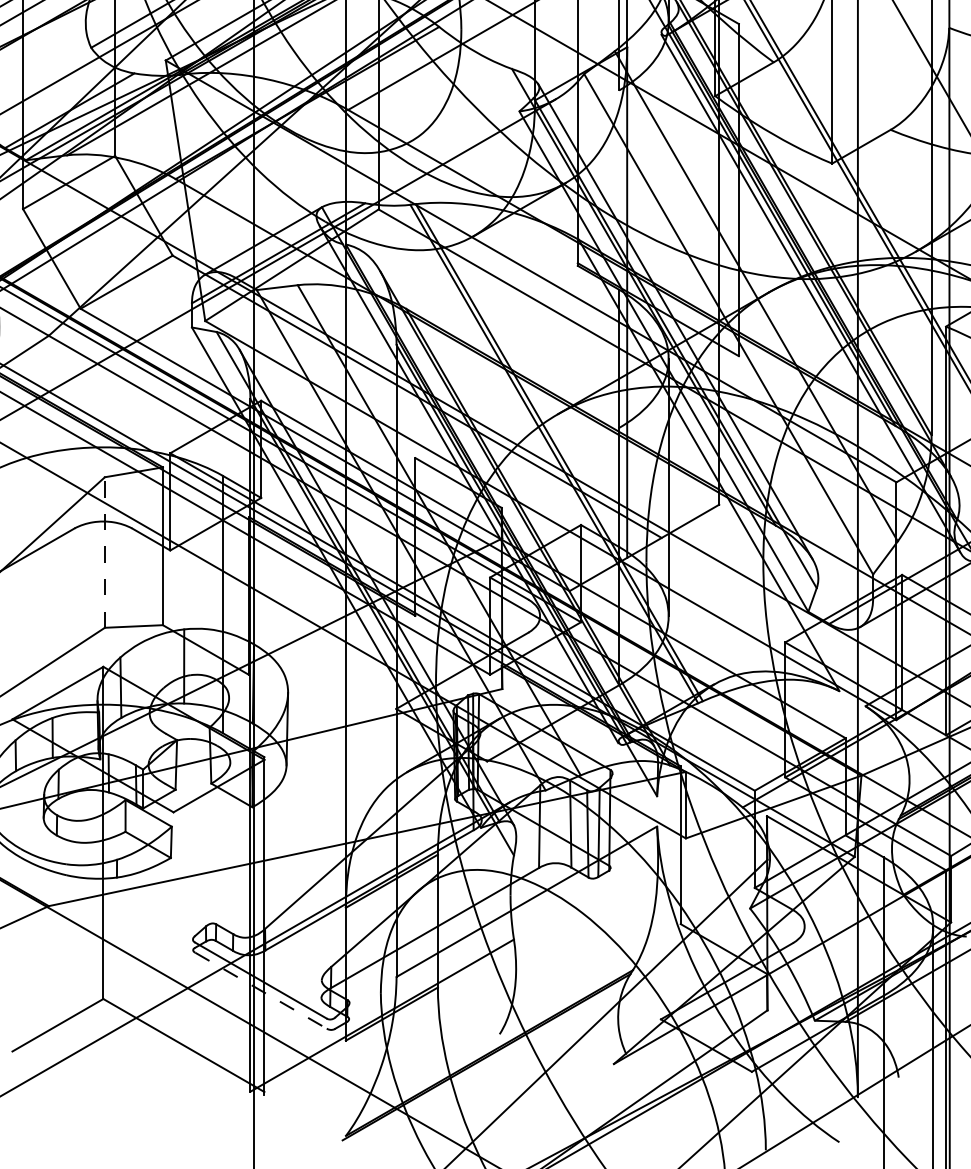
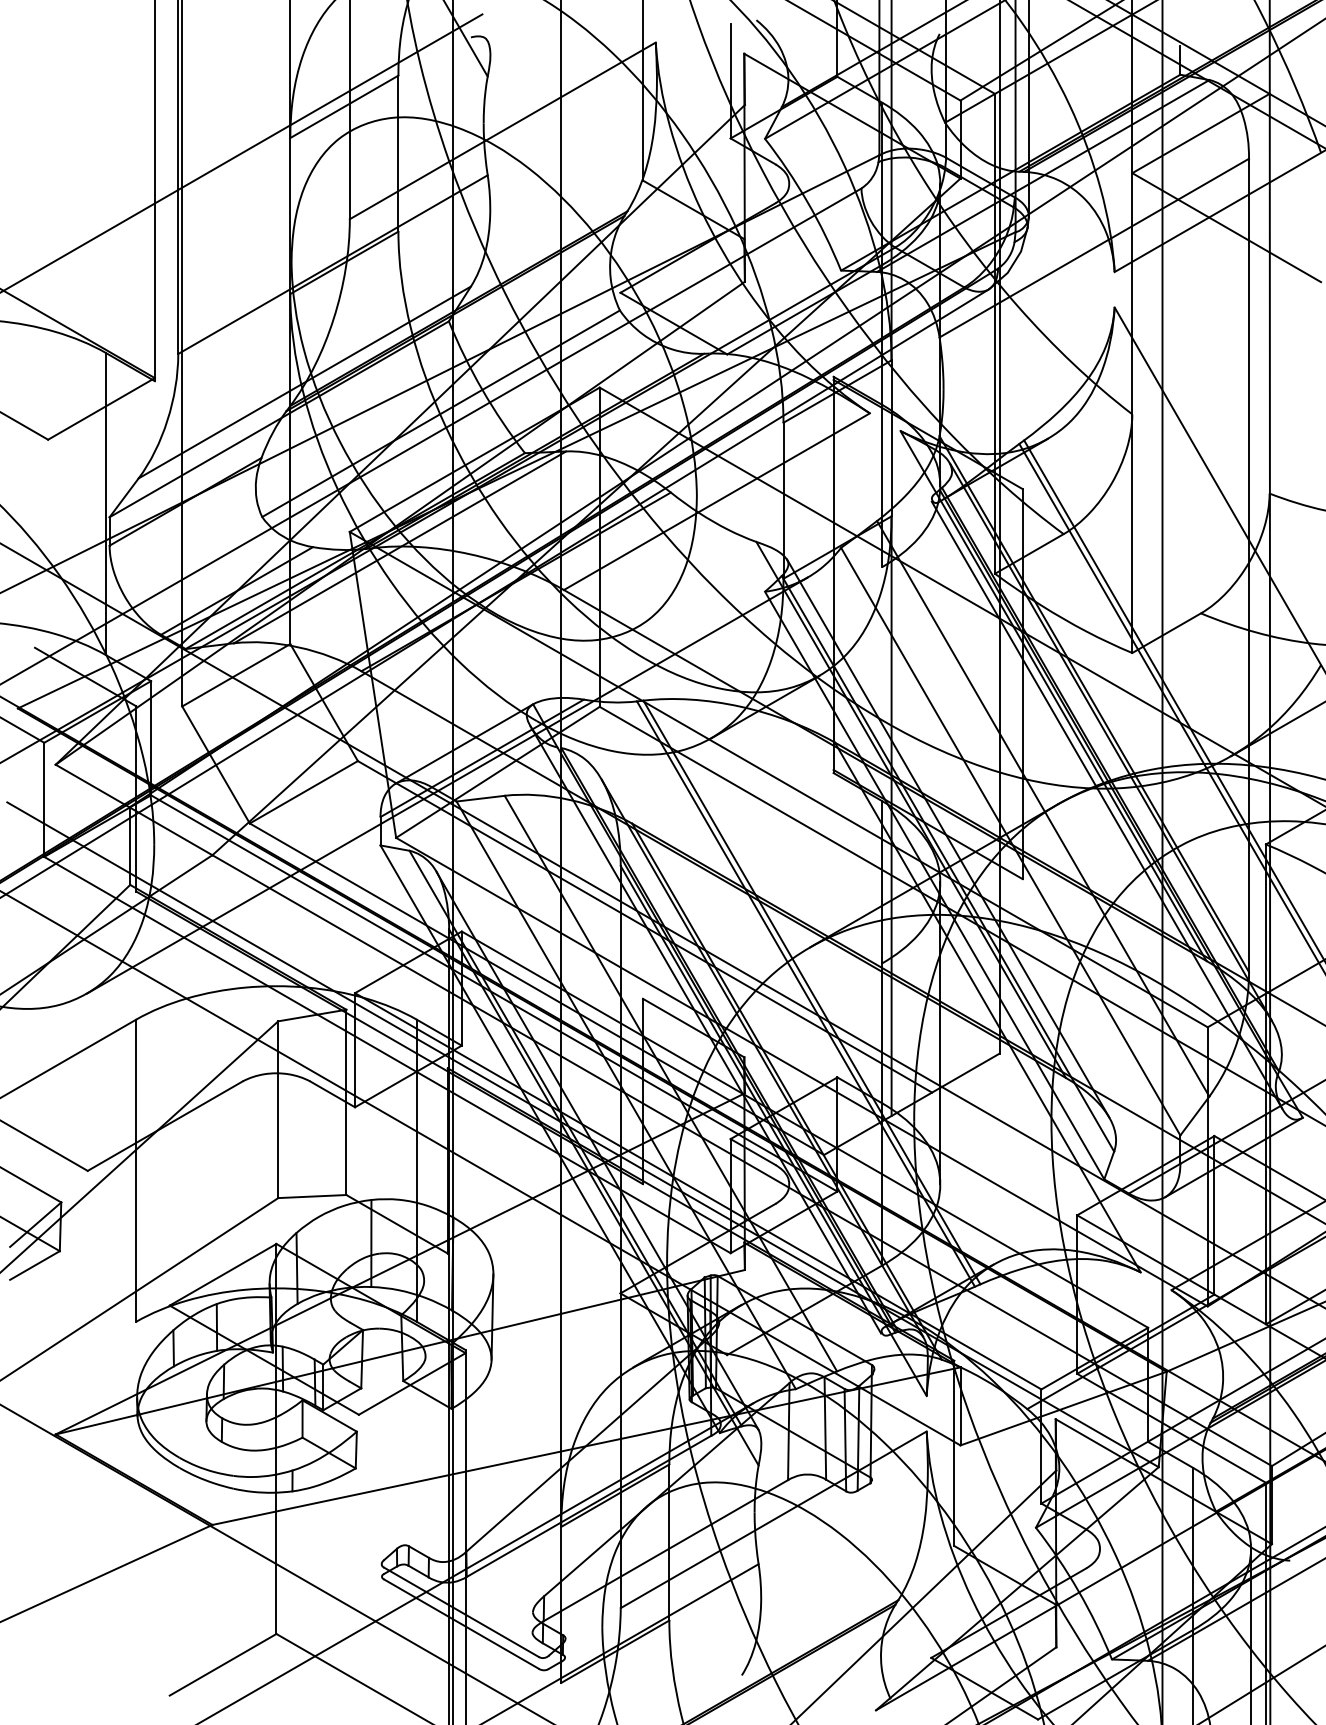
line: (105, 552) -> (278, 1109), dashed -> solid
line: (261, 990) -> (462, 1624), dashed -> solid

